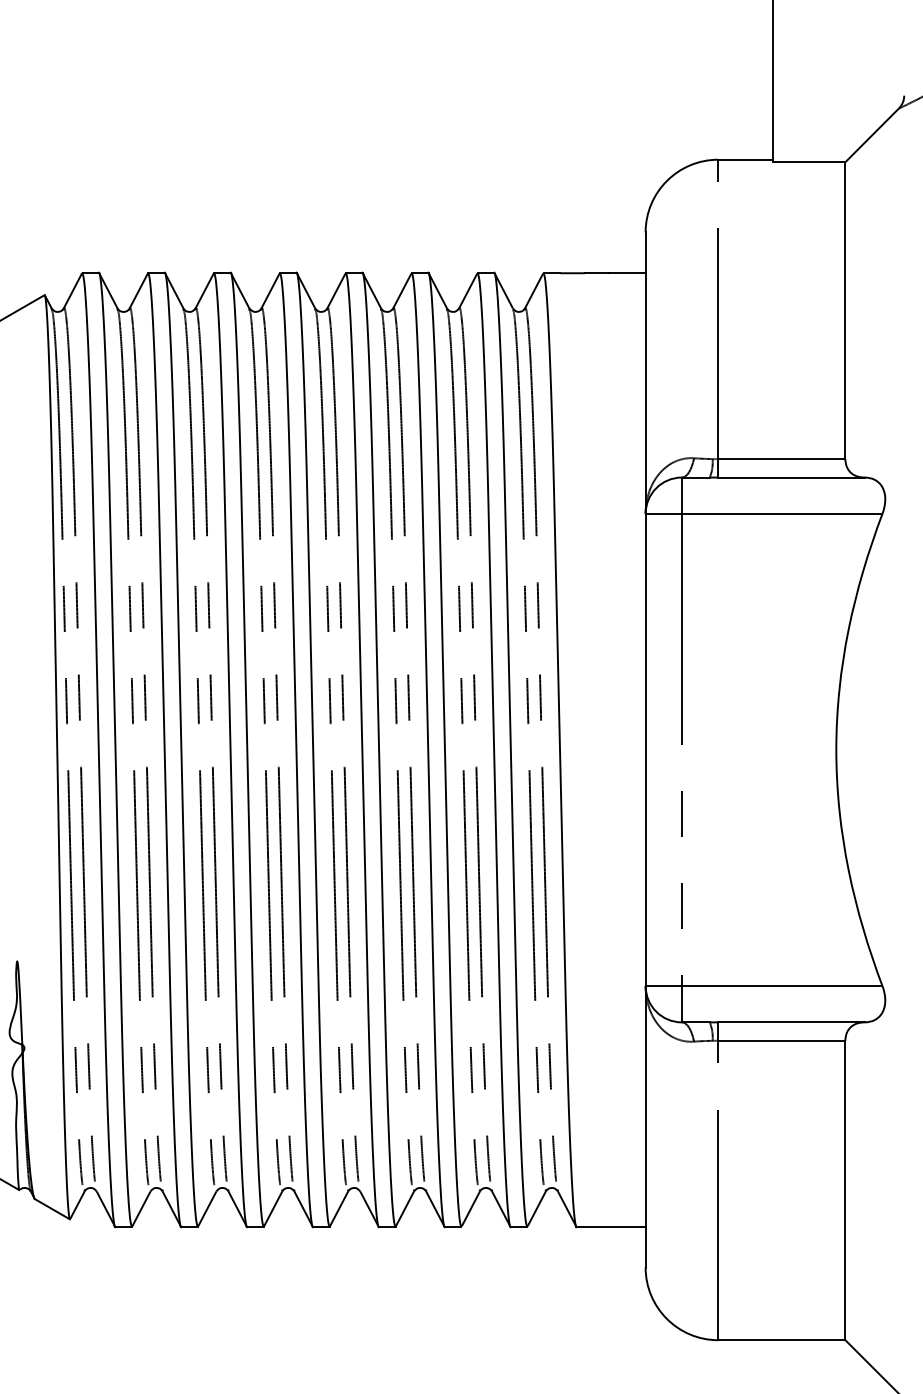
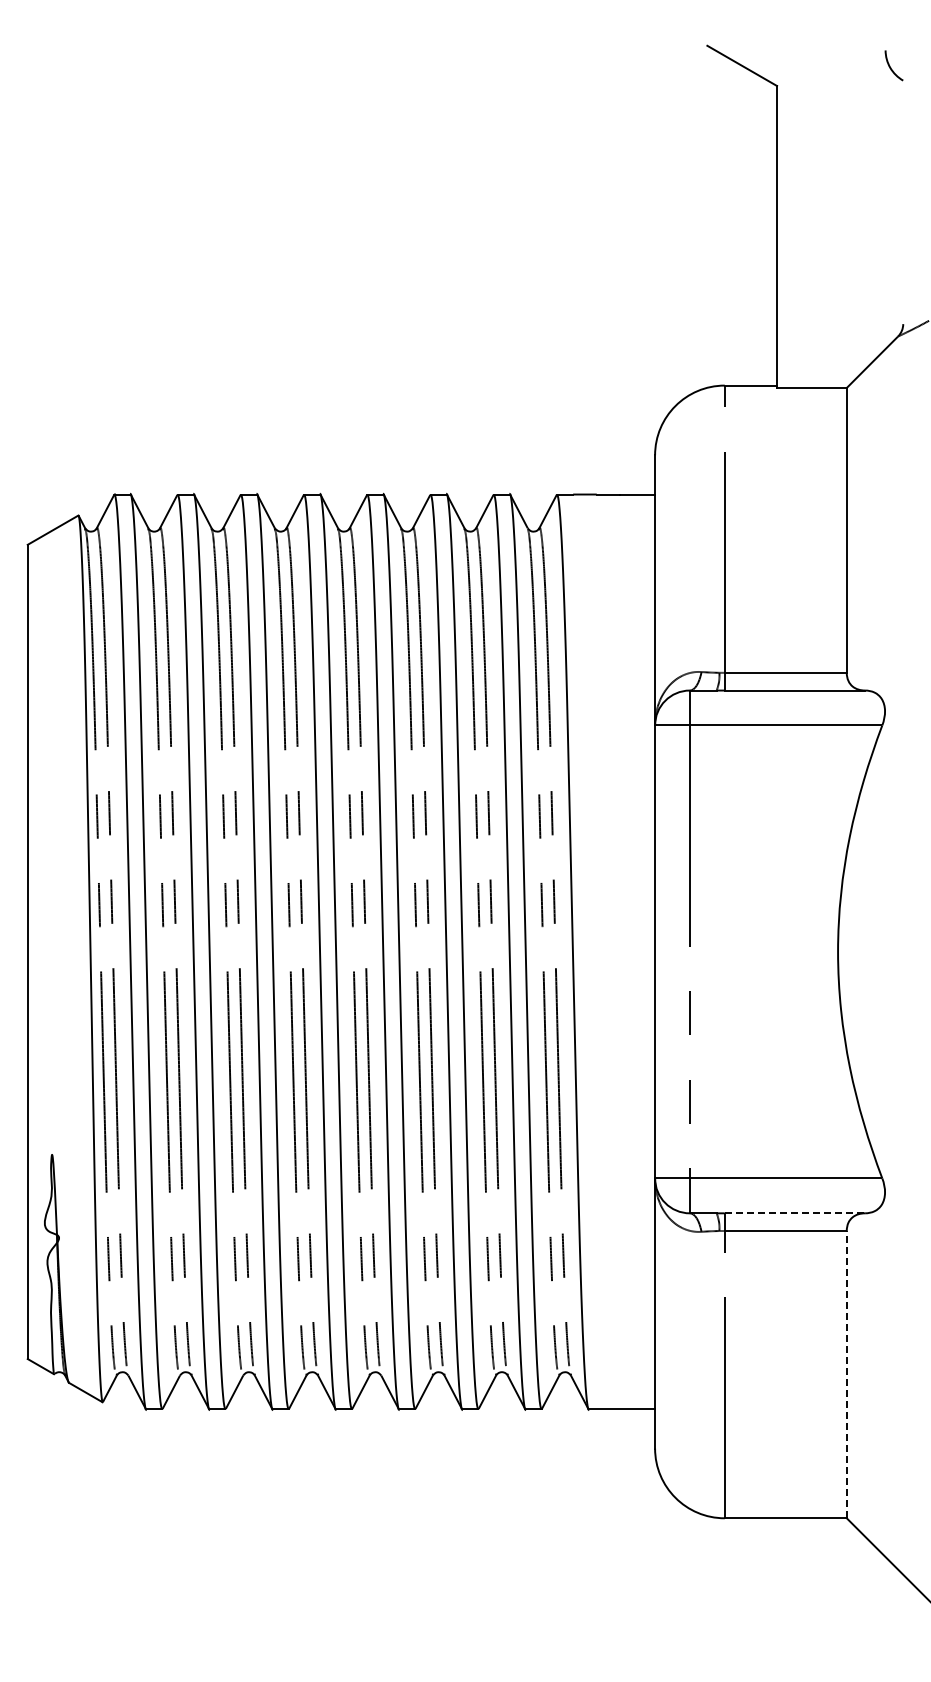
line: (791, 1022) -> (795, 1213), solid -> dashed
line: (845, 1190) -> (846, 1374), solid -> dashed

